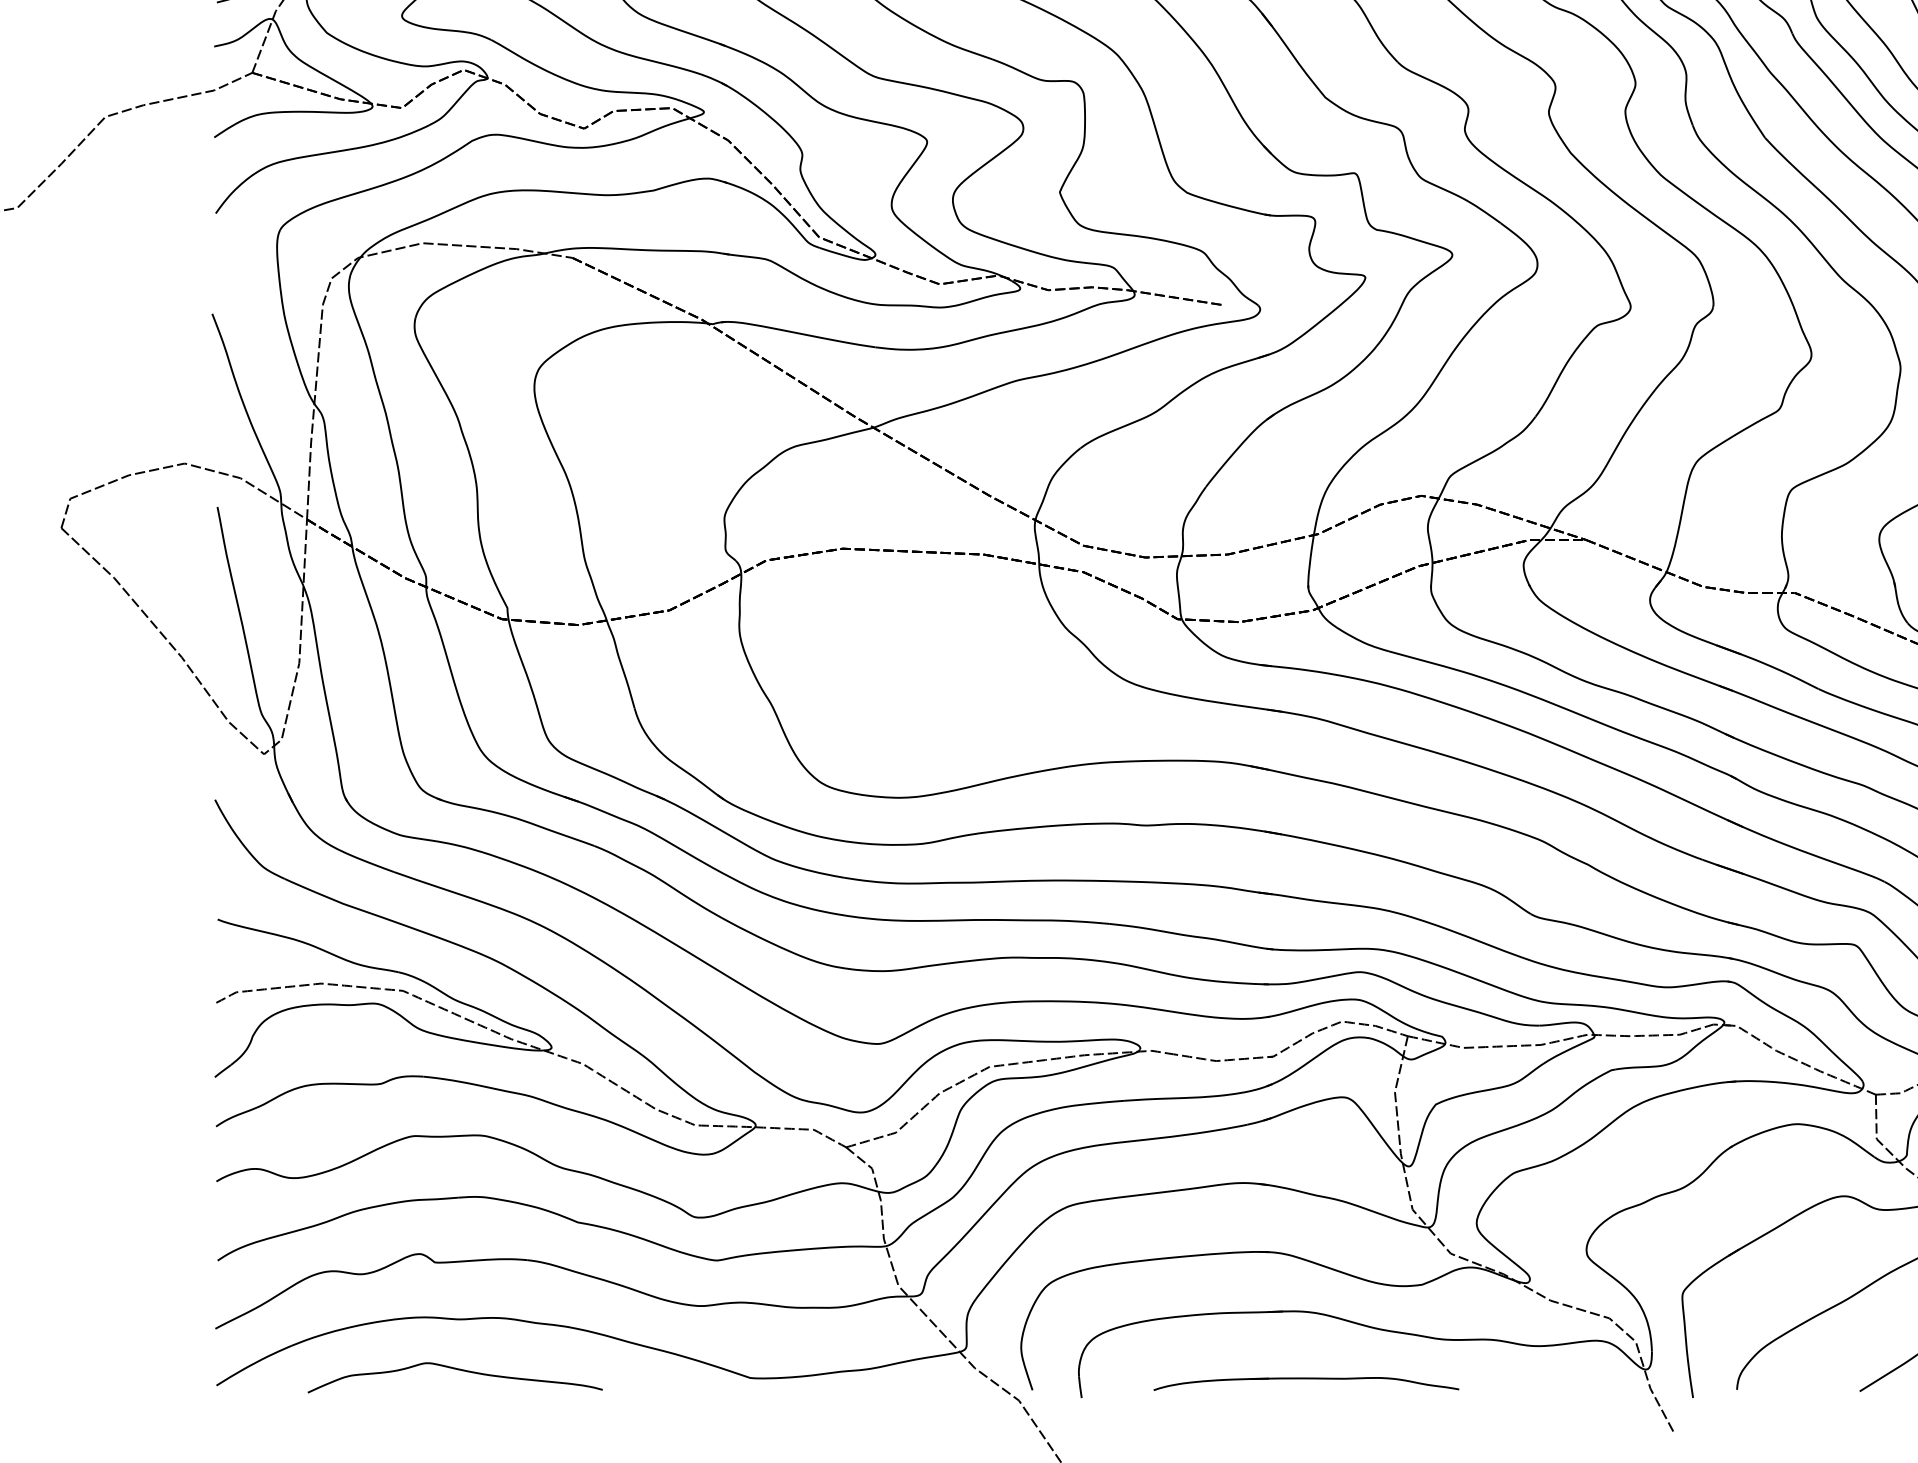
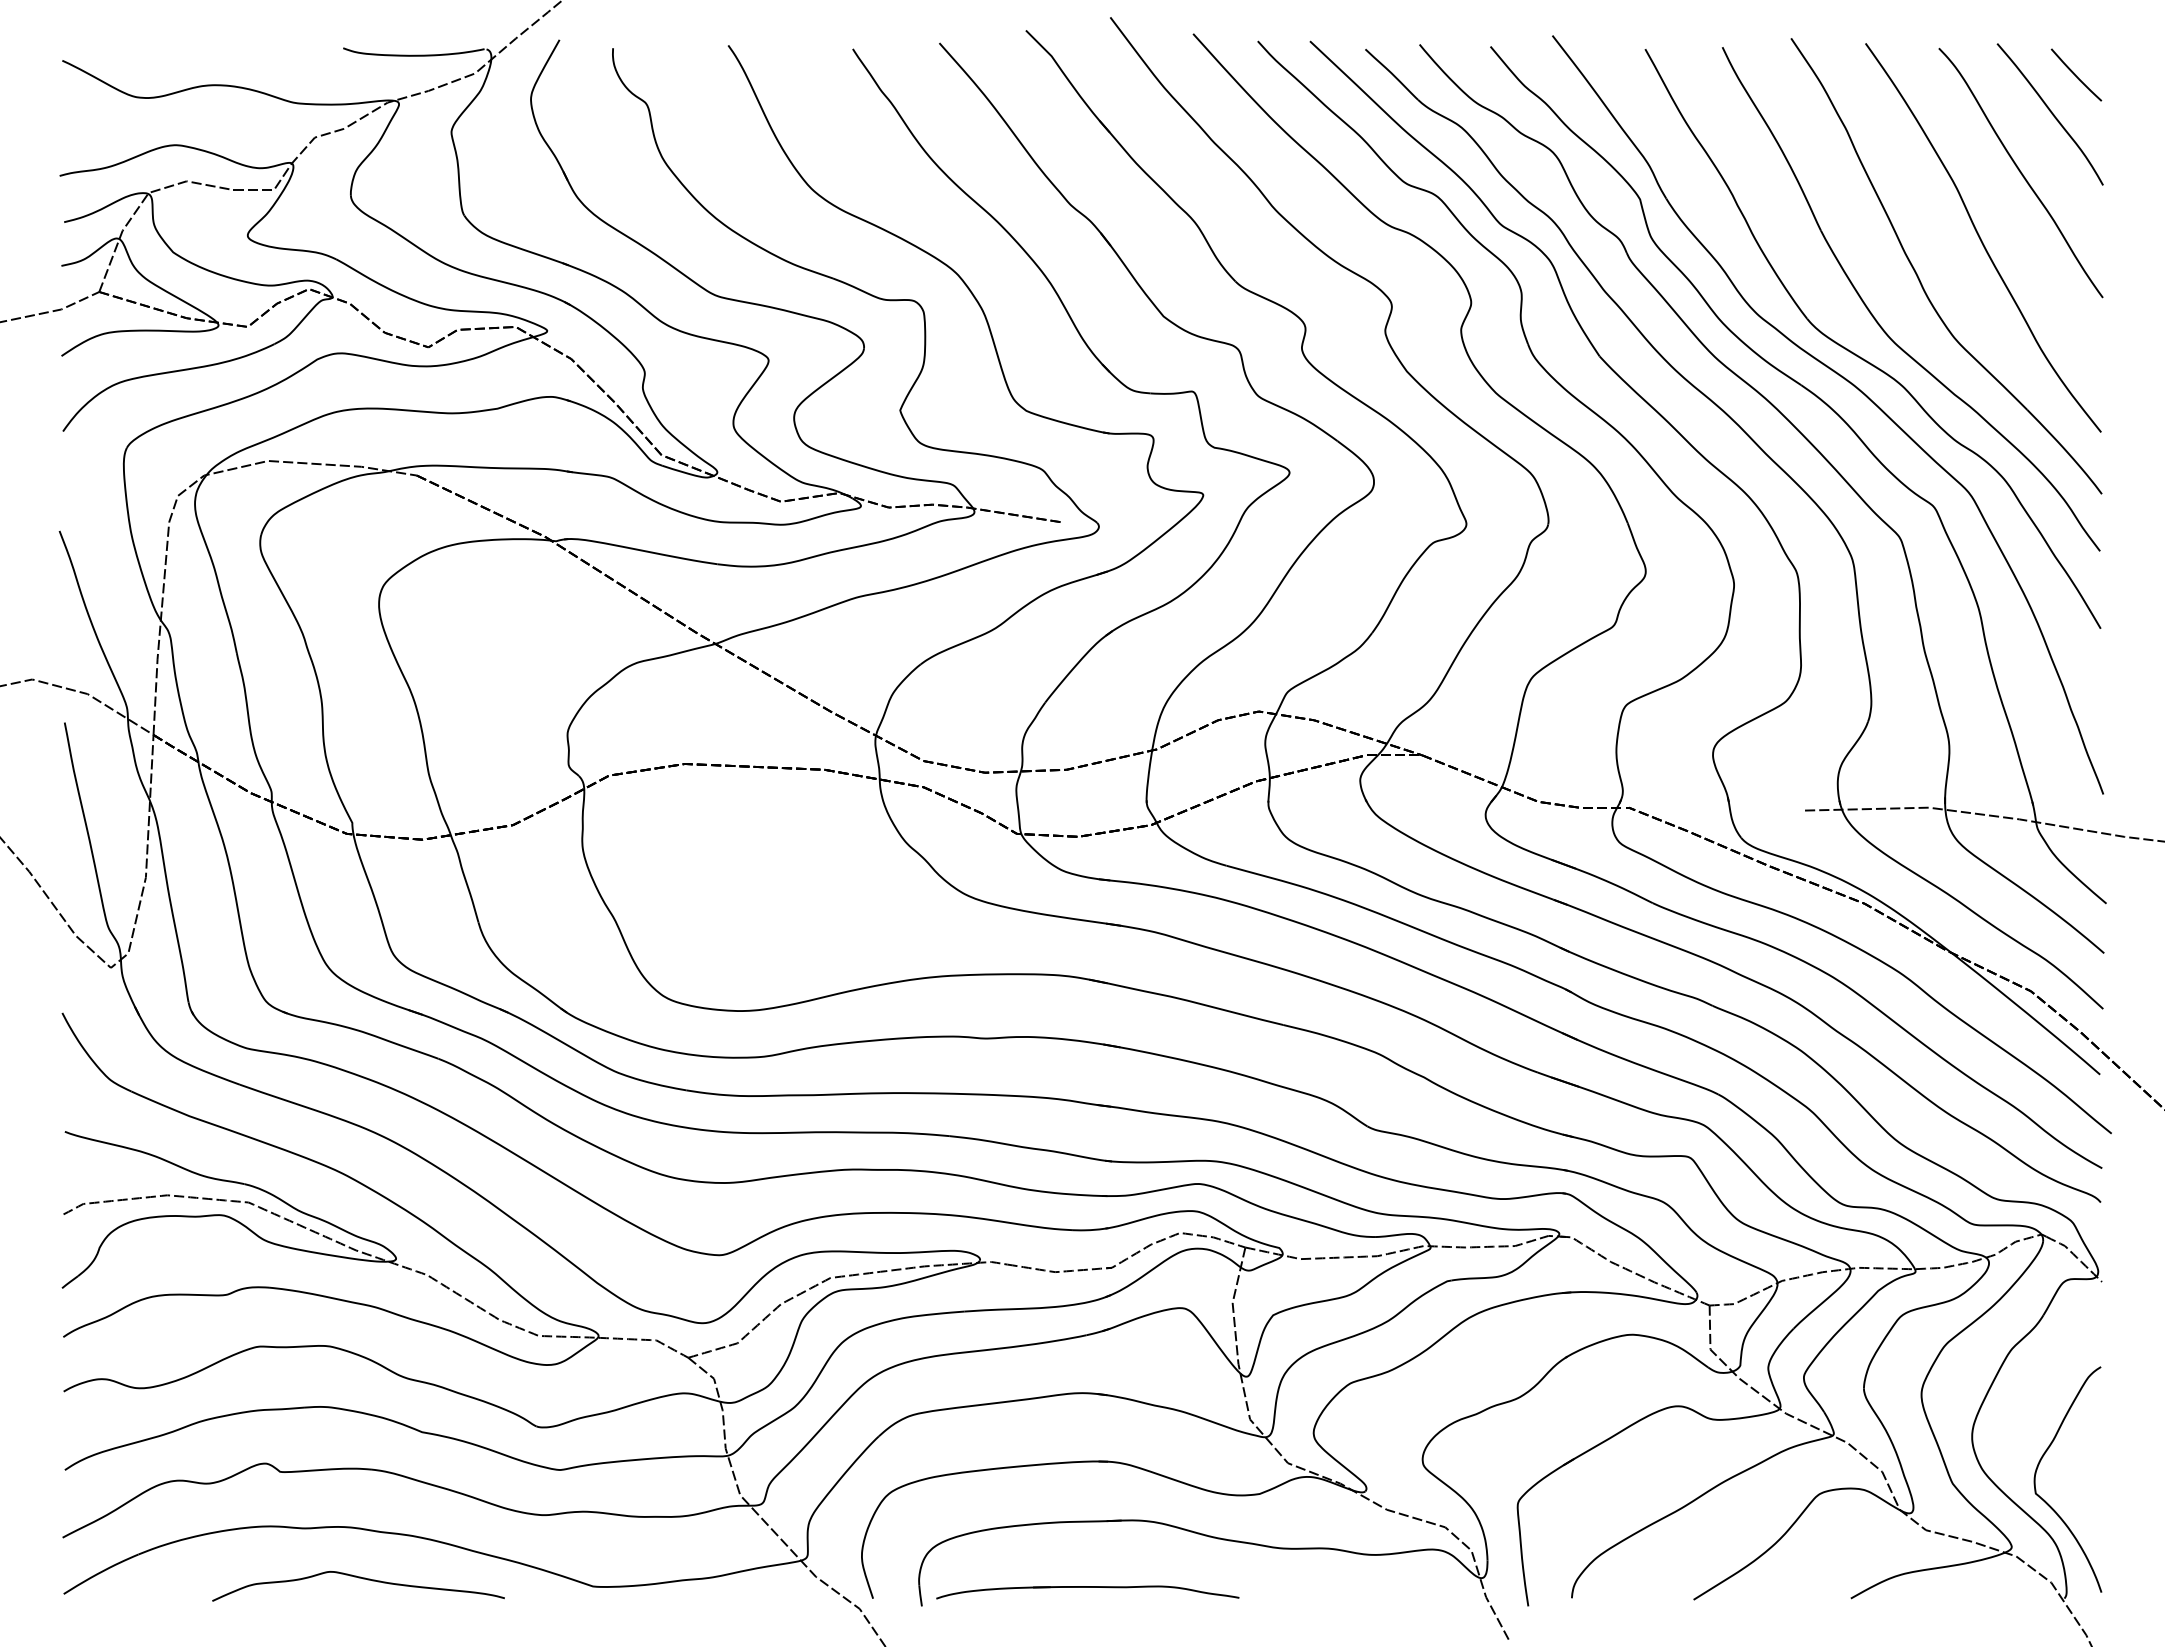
curve: (455, 1369) -> (358, 1578), moved
part: (1306, 1384) -> (1087, 1592), moved

